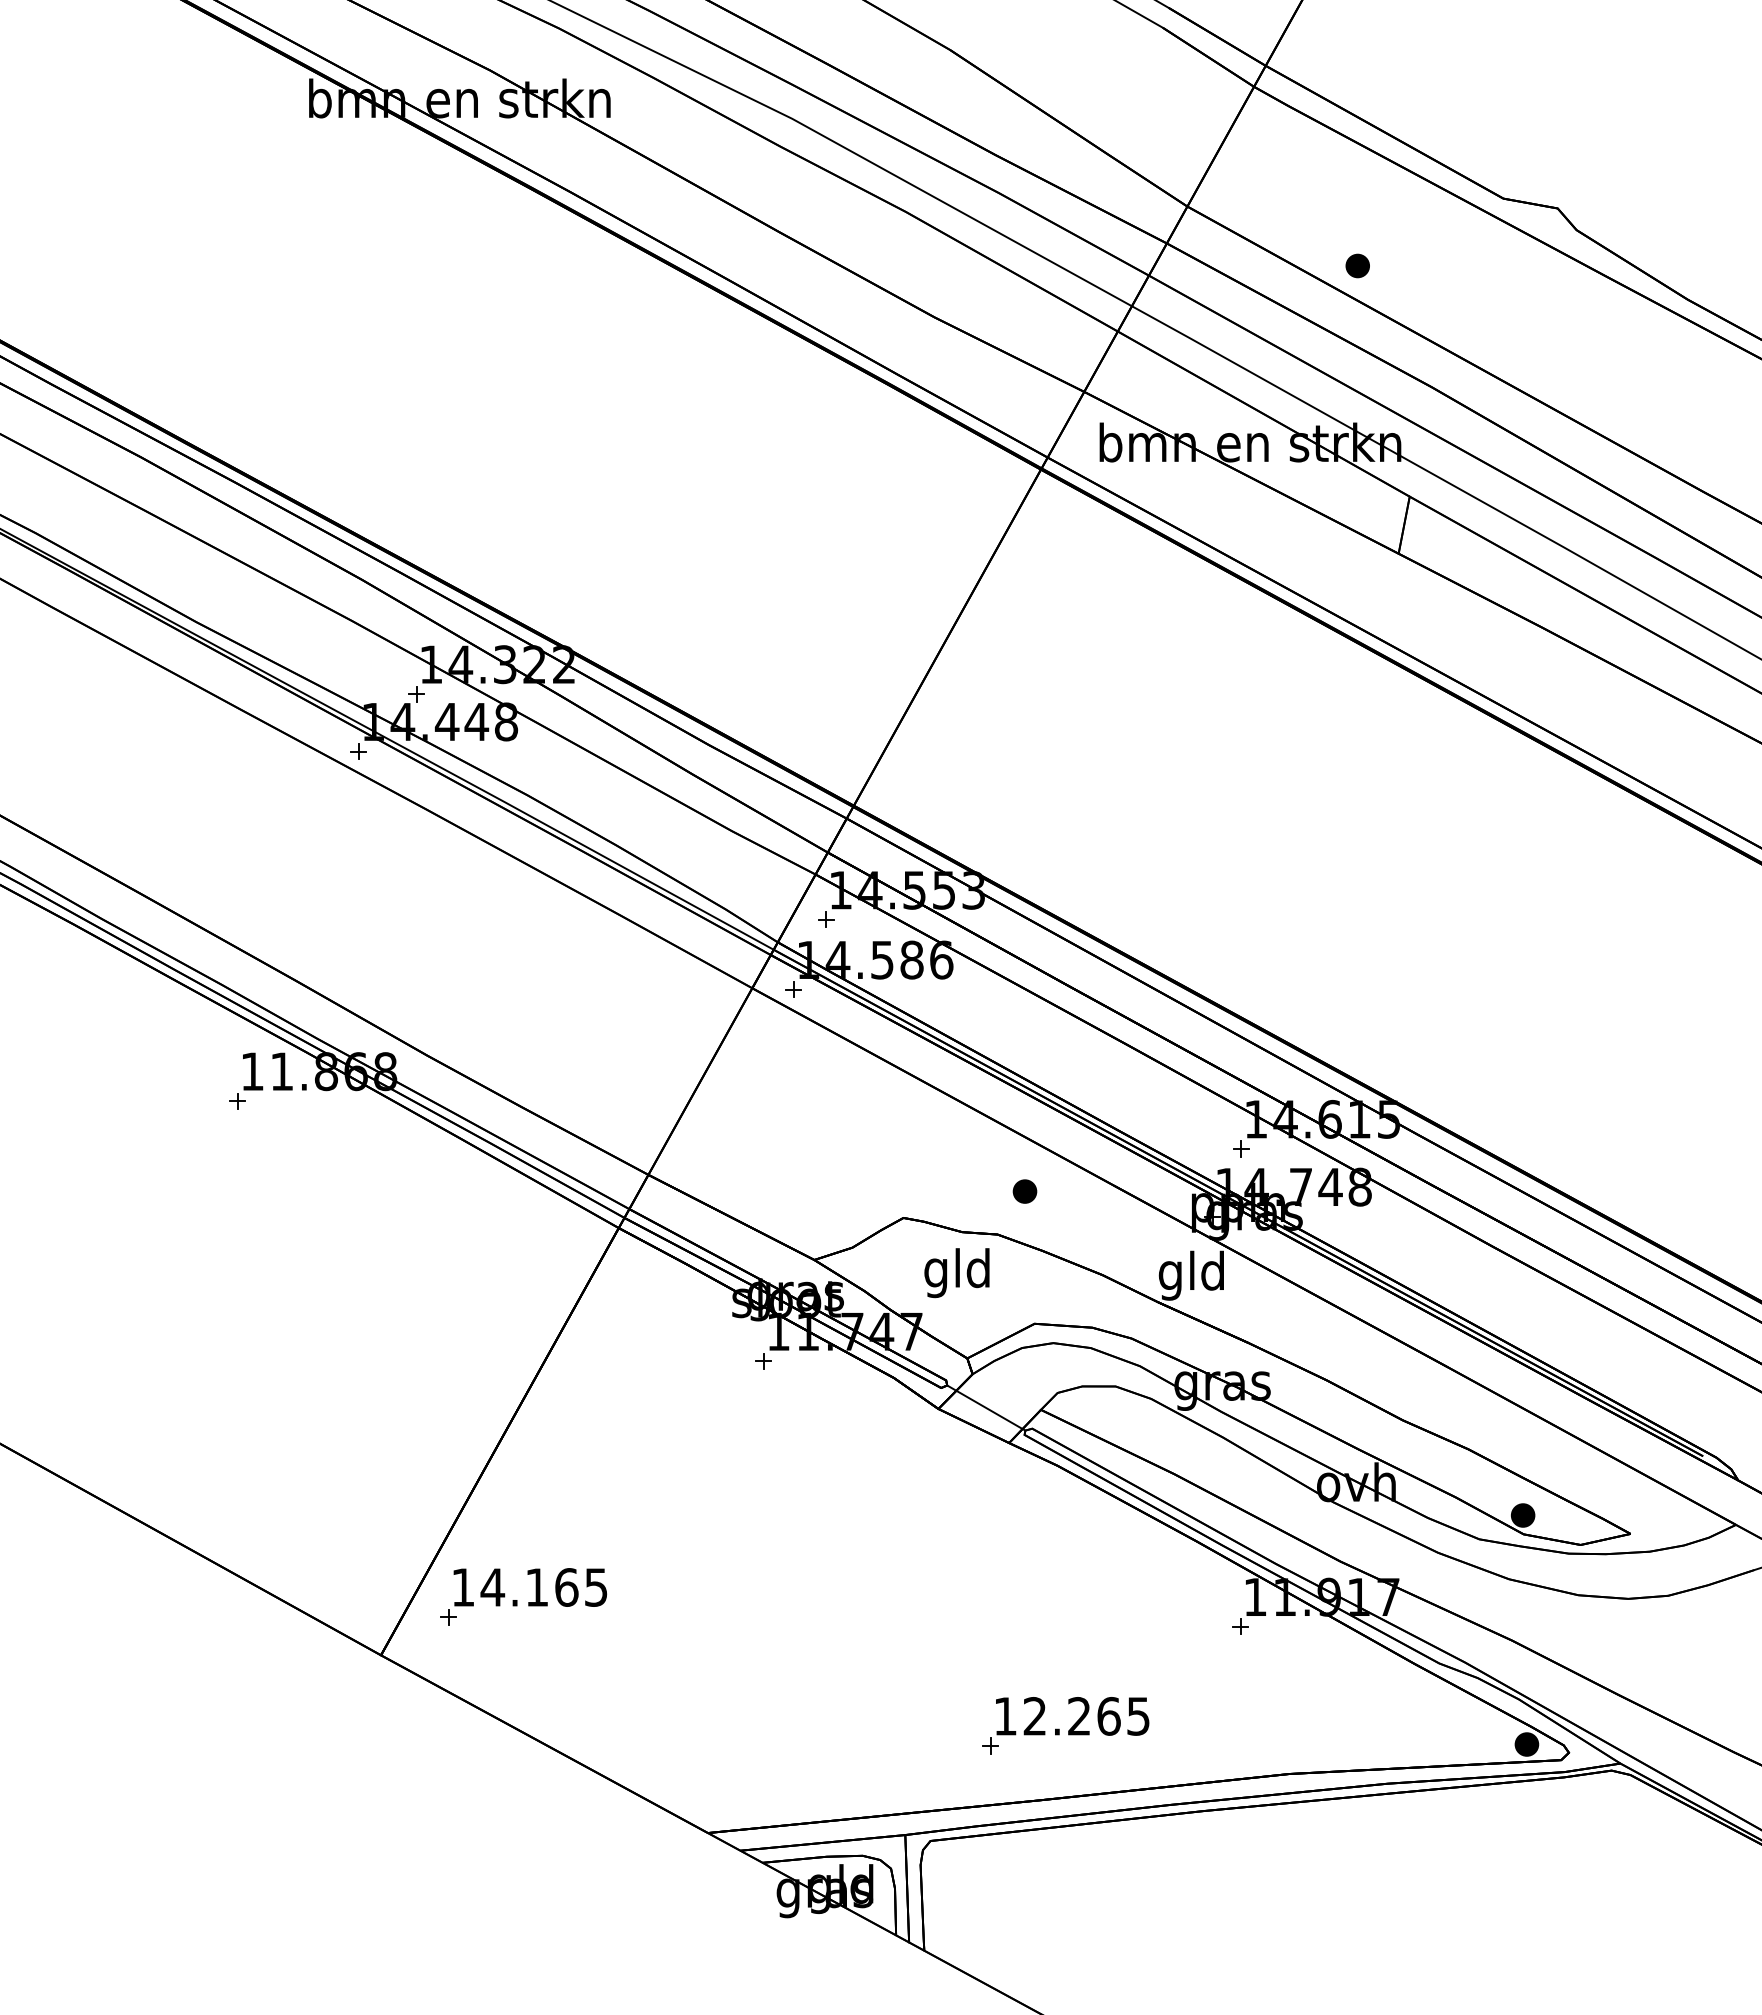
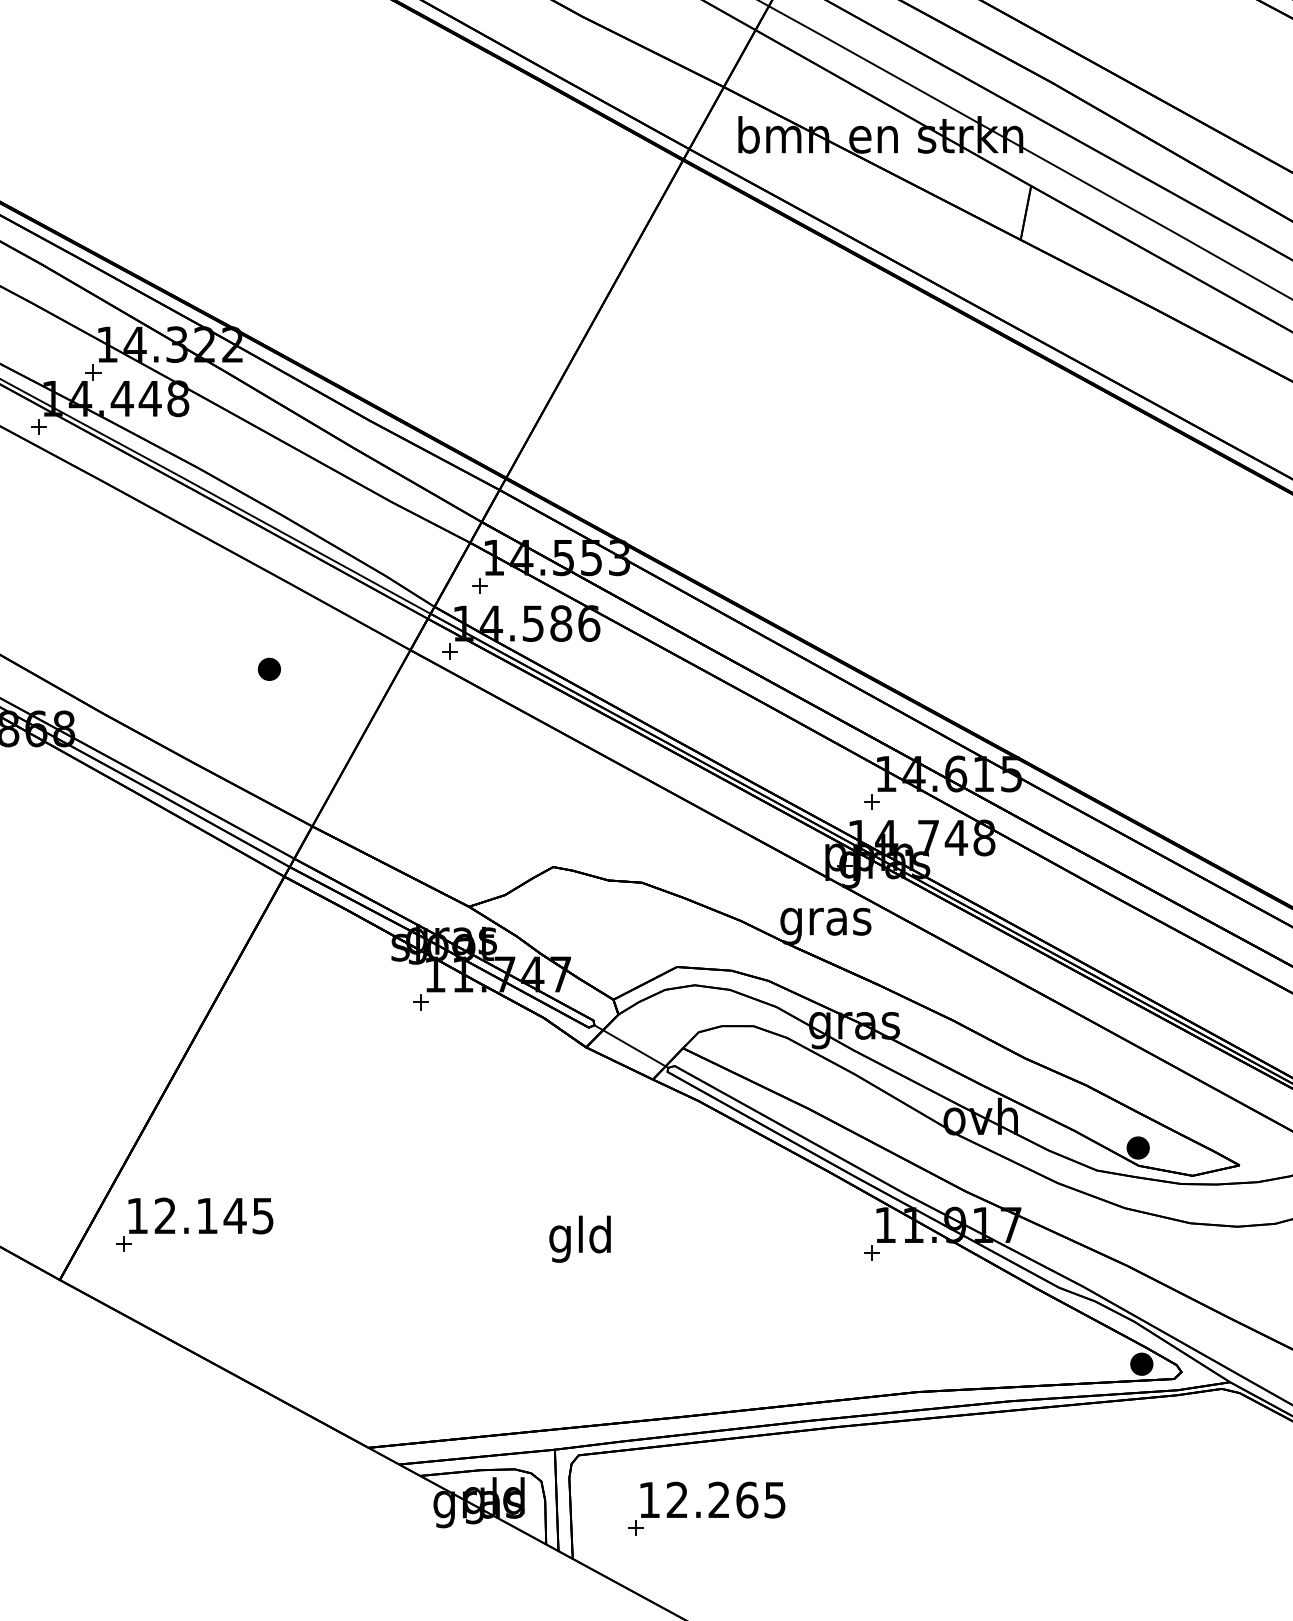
part: (1024, 1191) -> (268, 669), moved
text: (956, 1273) -> (579, 1239), moved
text: (1192, 1275) -> (826, 921), gld -> gras
text: (529, 1587) -> (200, 1215), 14.165 -> 12.145
part: (1065, 1725) -> (706, 1508), moved

